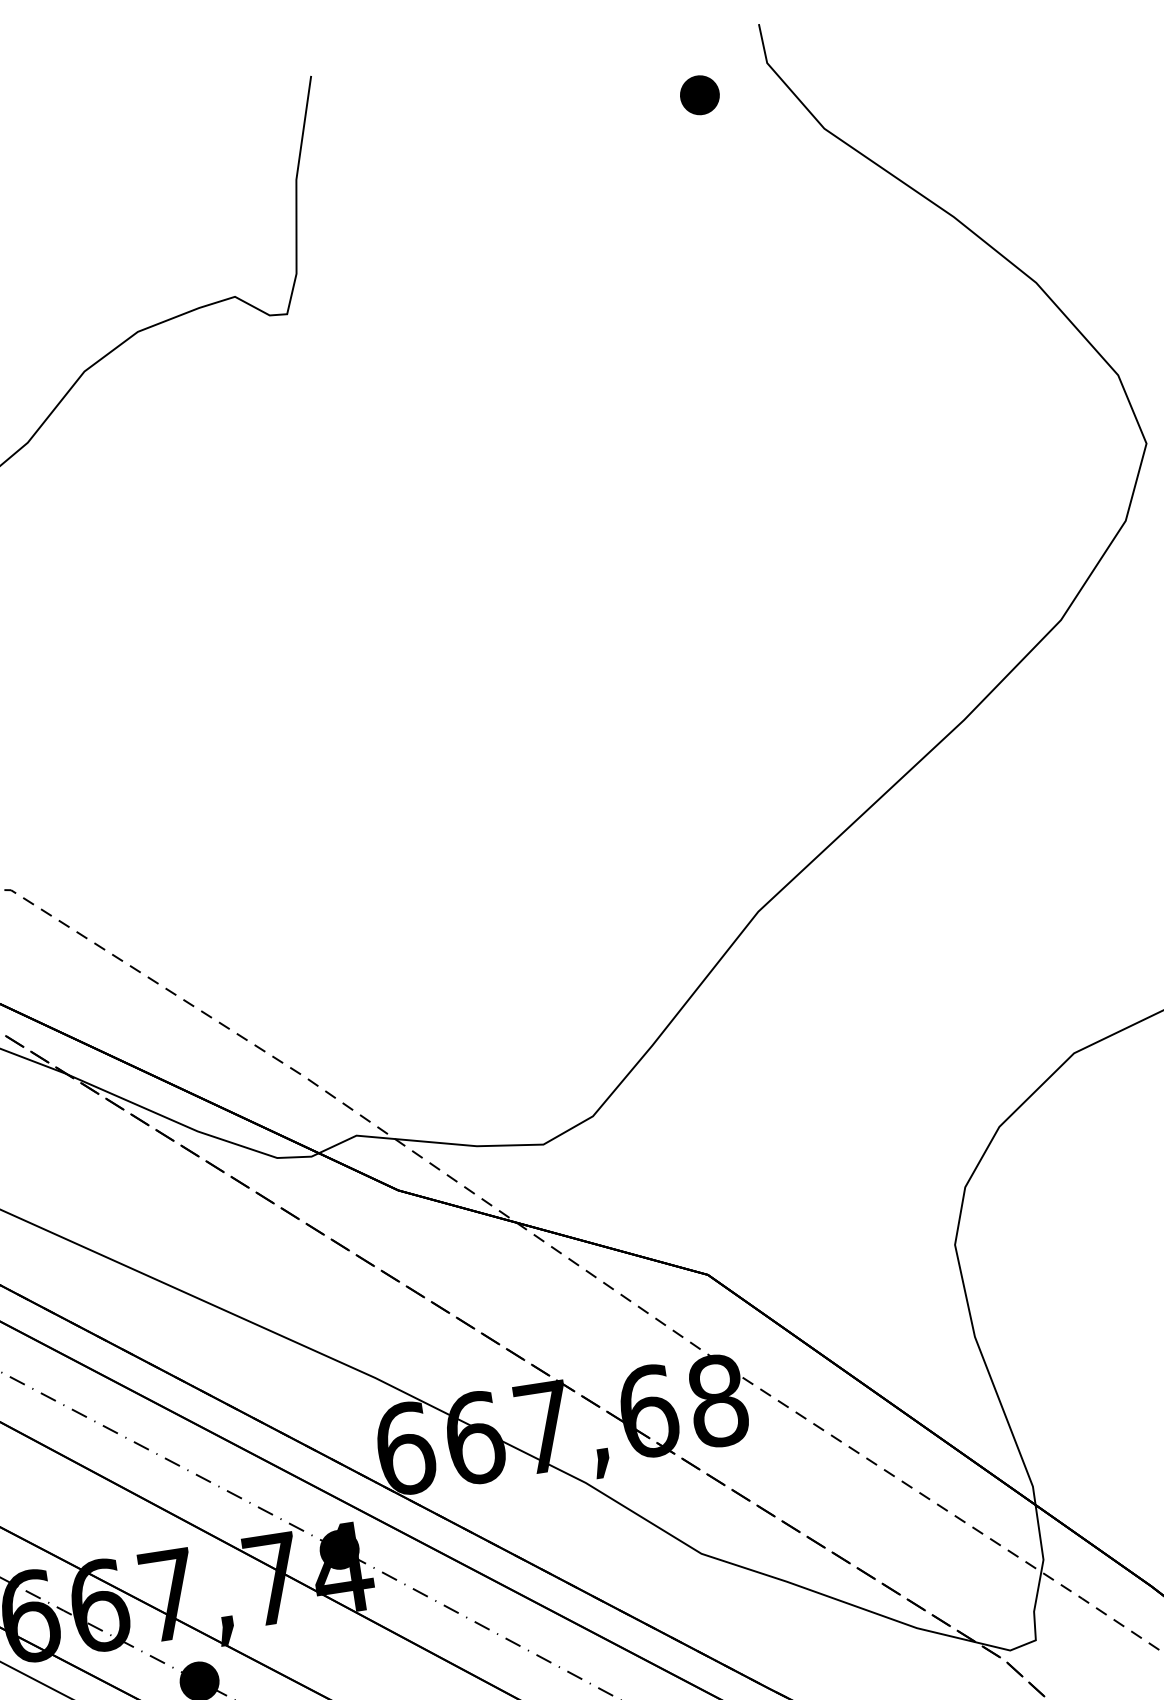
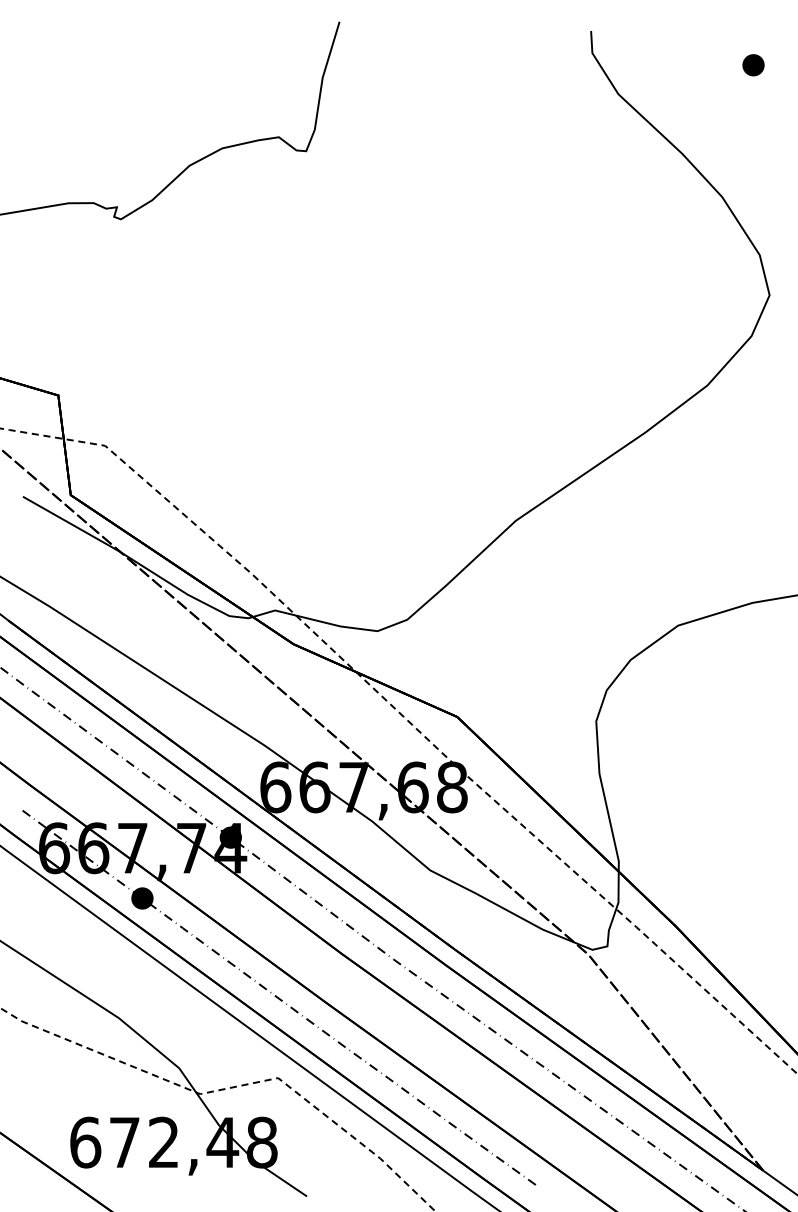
part: (699, 95) -> (753, 65), moved

